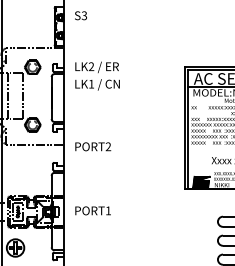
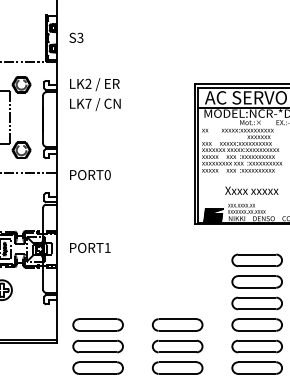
text: (81, 15) -> (76, 37), moved
text: (91, 83) -> (88, 103), LK1 -> LK7
text: (108, 147) -> (107, 175), PORT2 -> PORT0

